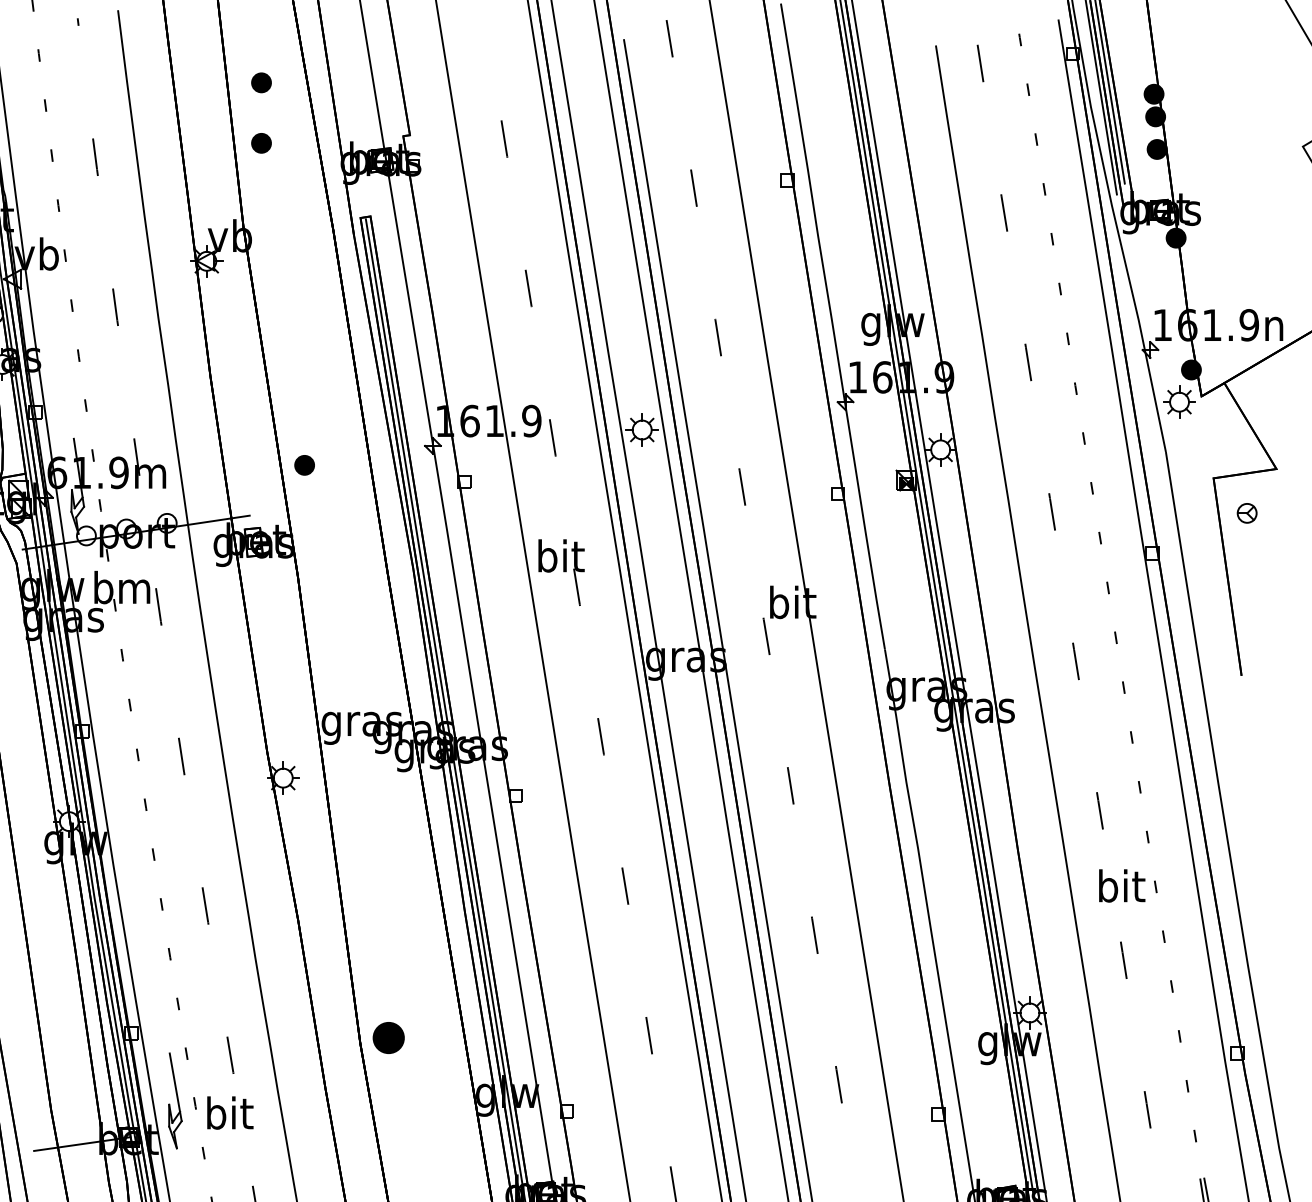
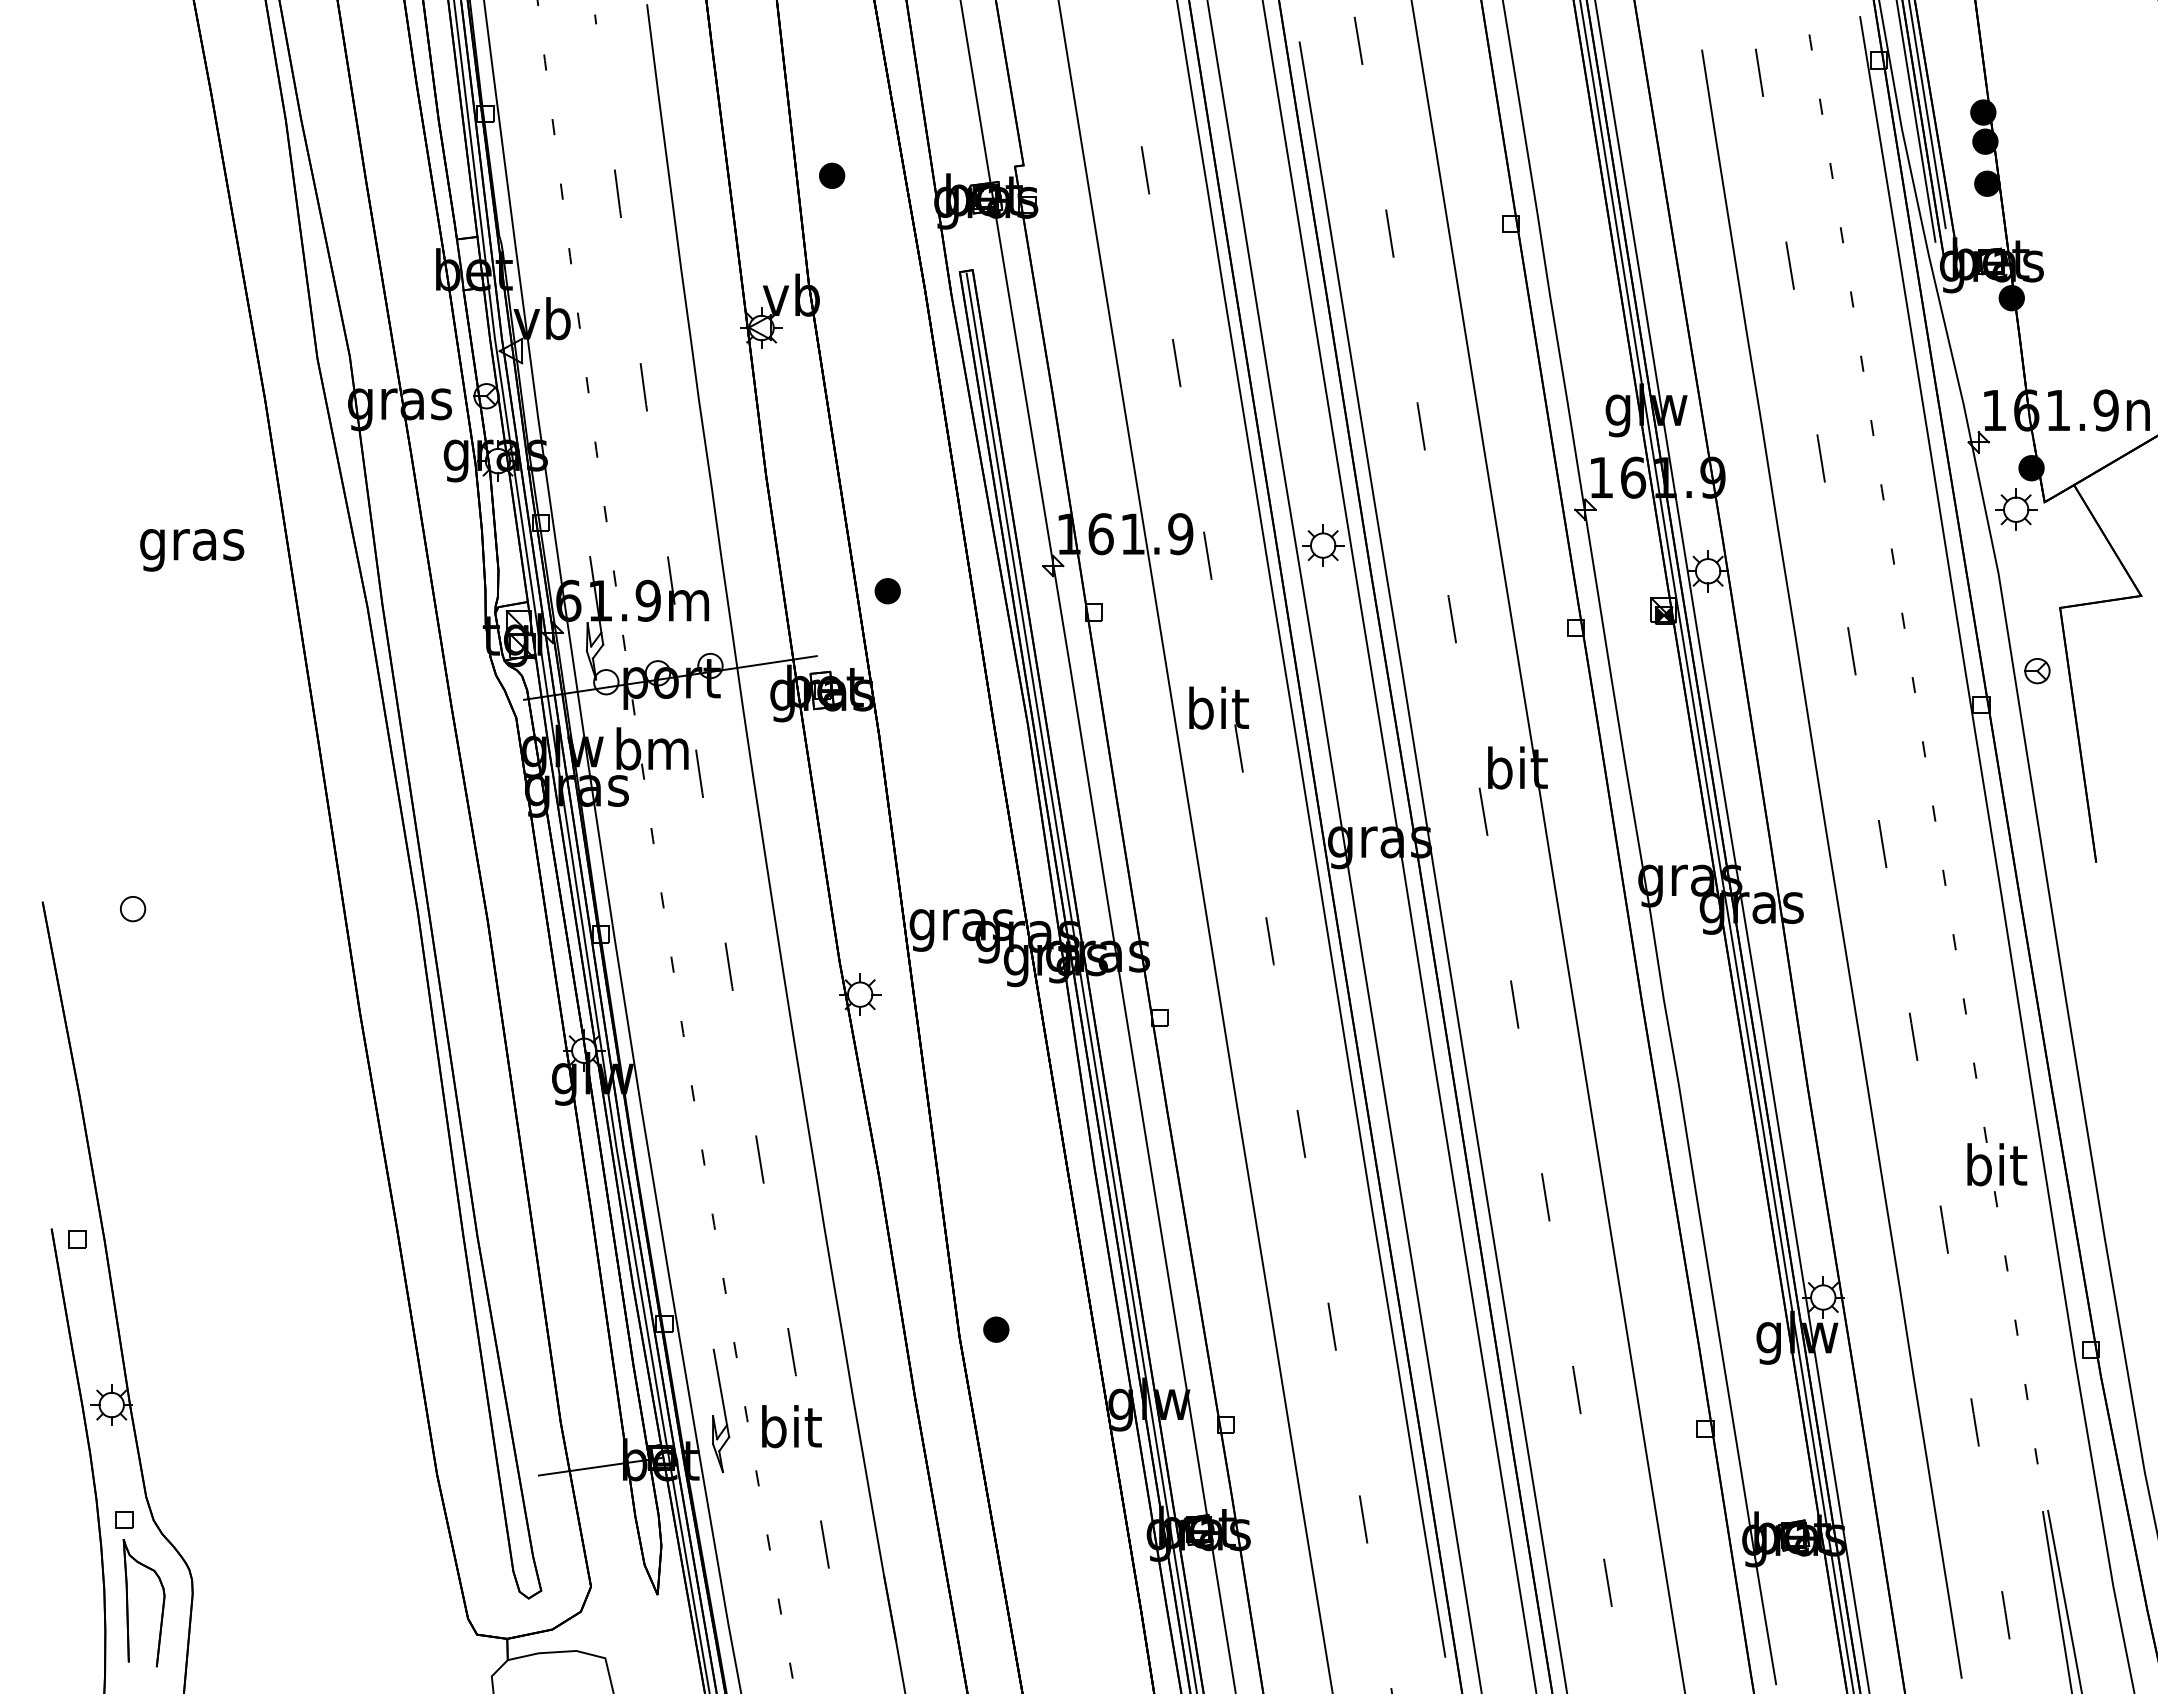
part: (261, 82) -> (832, 97), removed
part: (1247, 513) -> (2037, 671), moved
text: (1122, 885) -> (1997, 1164), moved
part: (388, 1037) -> (996, 1329), size x0.62

